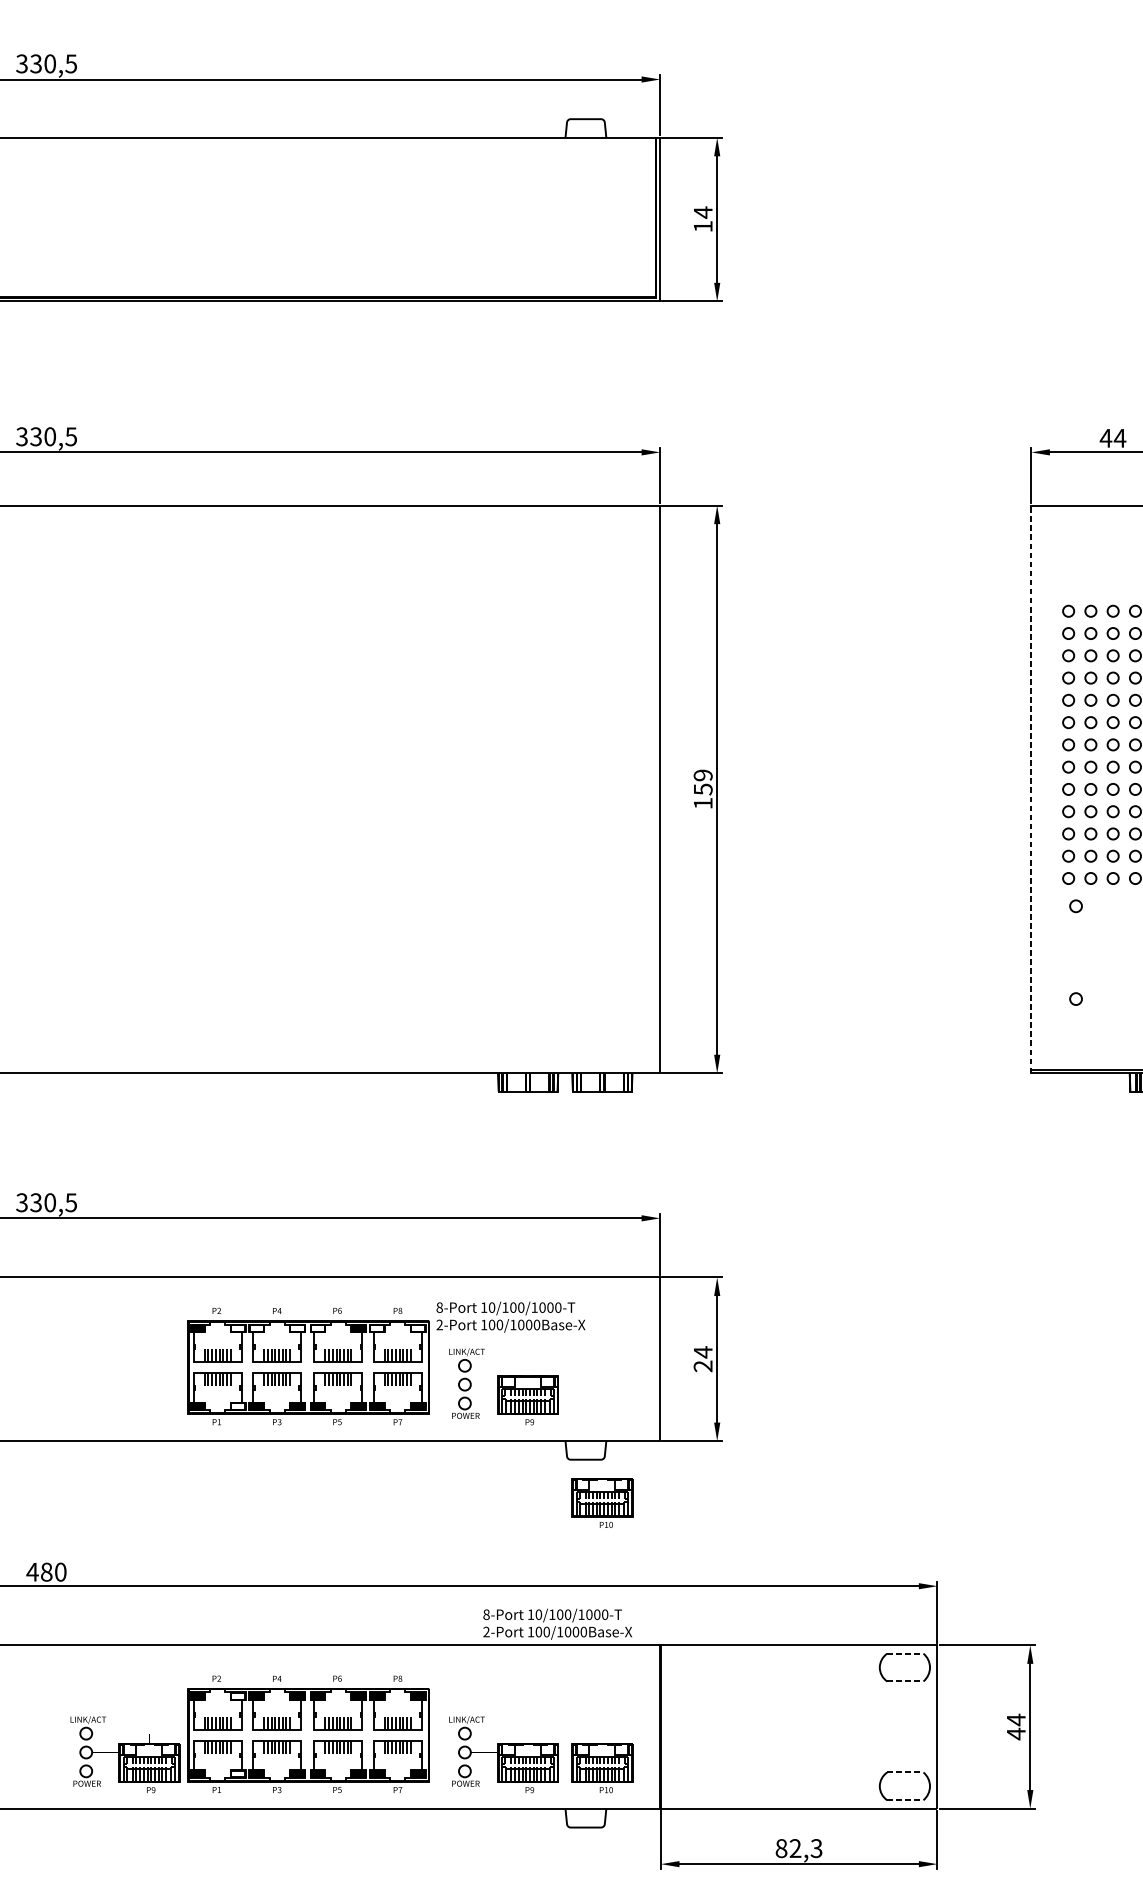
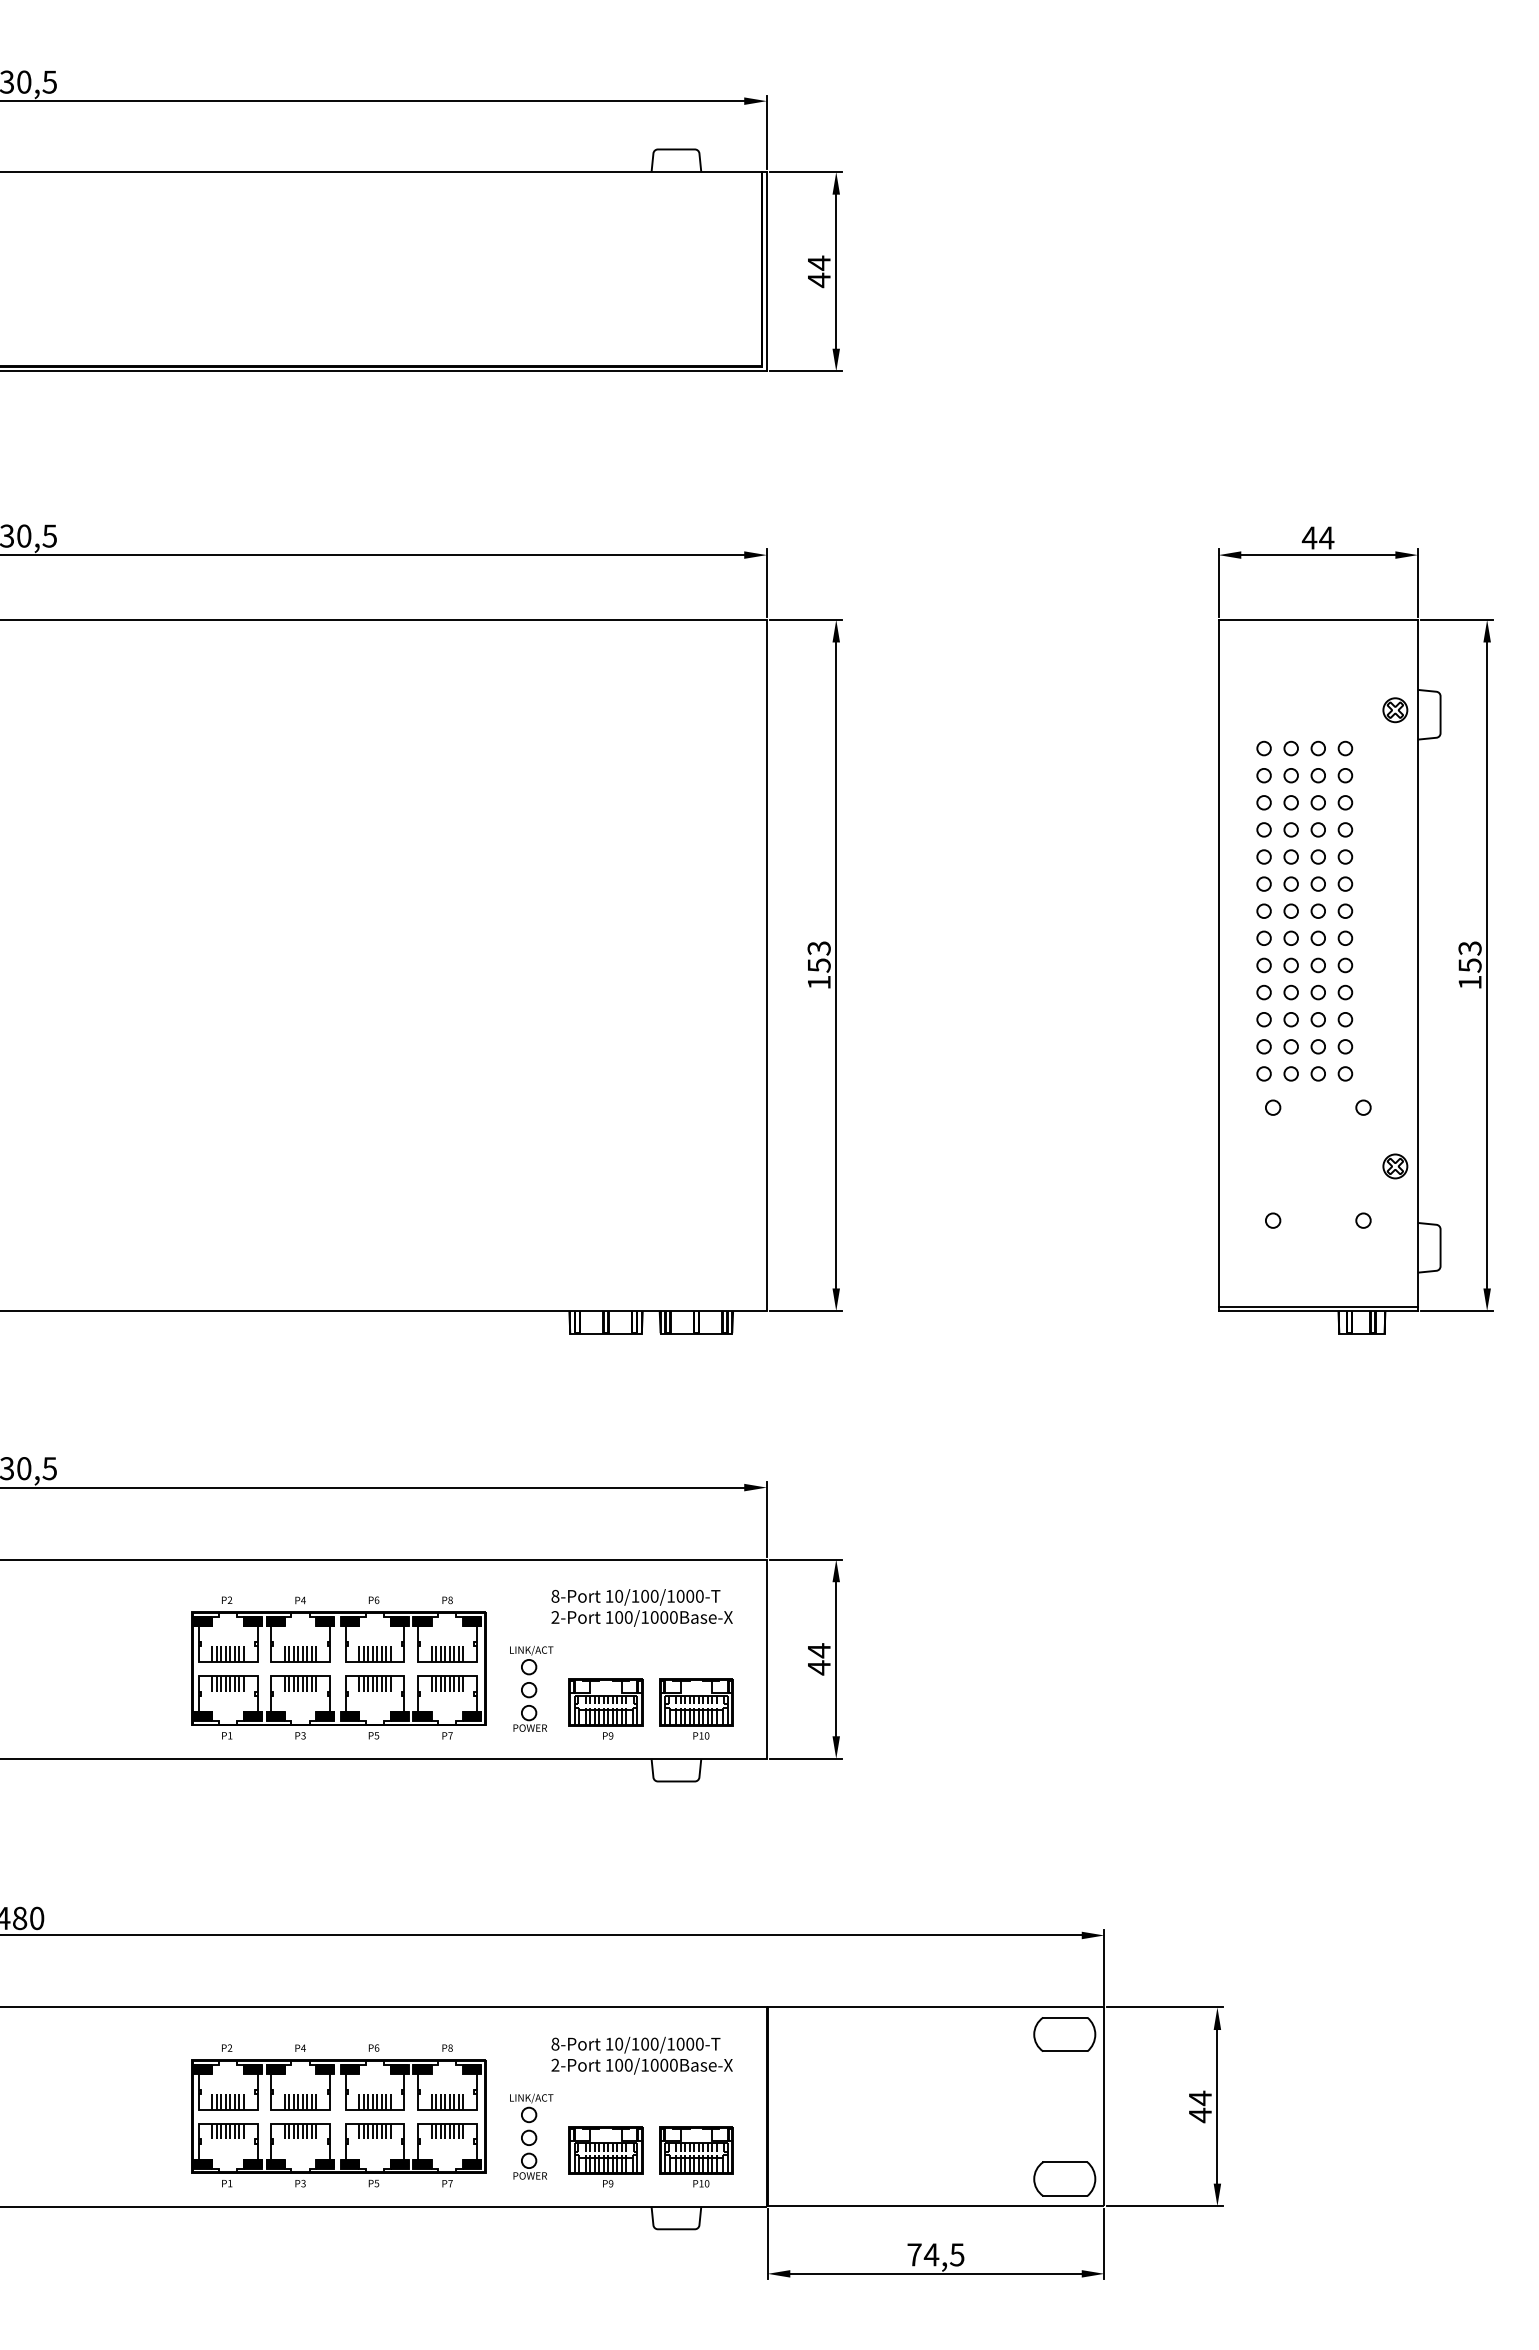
text: (703, 226) -> (819, 280), 14 -> 44
text: (703, 775) -> (819, 948), 159 -> 153
line: (1031, 789) -> (1218, 965), dashed -> solid
text: (510, 1316) -> (641, 1607), moved
fill: (237, 1328) -> (252, 1621), added
fill: (256, 1328) -> (275, 1621), added
fill: (296, 1328) -> (324, 1621), added
fill: (317, 1328) -> (349, 1621), added
fill: (377, 1328) -> (422, 1621), added
fill: (417, 1328) -> (471, 1621), added
text: (702, 1366) -> (818, 1667), 24 -> 44
fill: (237, 1406) -> (252, 1716), added
part: (602, 1502) -> (696, 1708), moved
text: (557, 1624) -> (641, 2055), moved
line: (905, 1653) -> (1065, 2017), dashed -> solid
line: (905, 1681) -> (1065, 2051), dashed -> solid
fill: (237, 1696) -> (252, 2069), added
part: (125, 1754) -> (115, 2140), removed
line: (905, 1772) -> (1065, 2162), dashed -> solid
fill: (237, 1774) -> (252, 2164), added
line: (905, 1800) -> (1065, 2196), dashed -> solid
text: (798, 1848) -> (935, 2254), 82,3 -> 74,5

